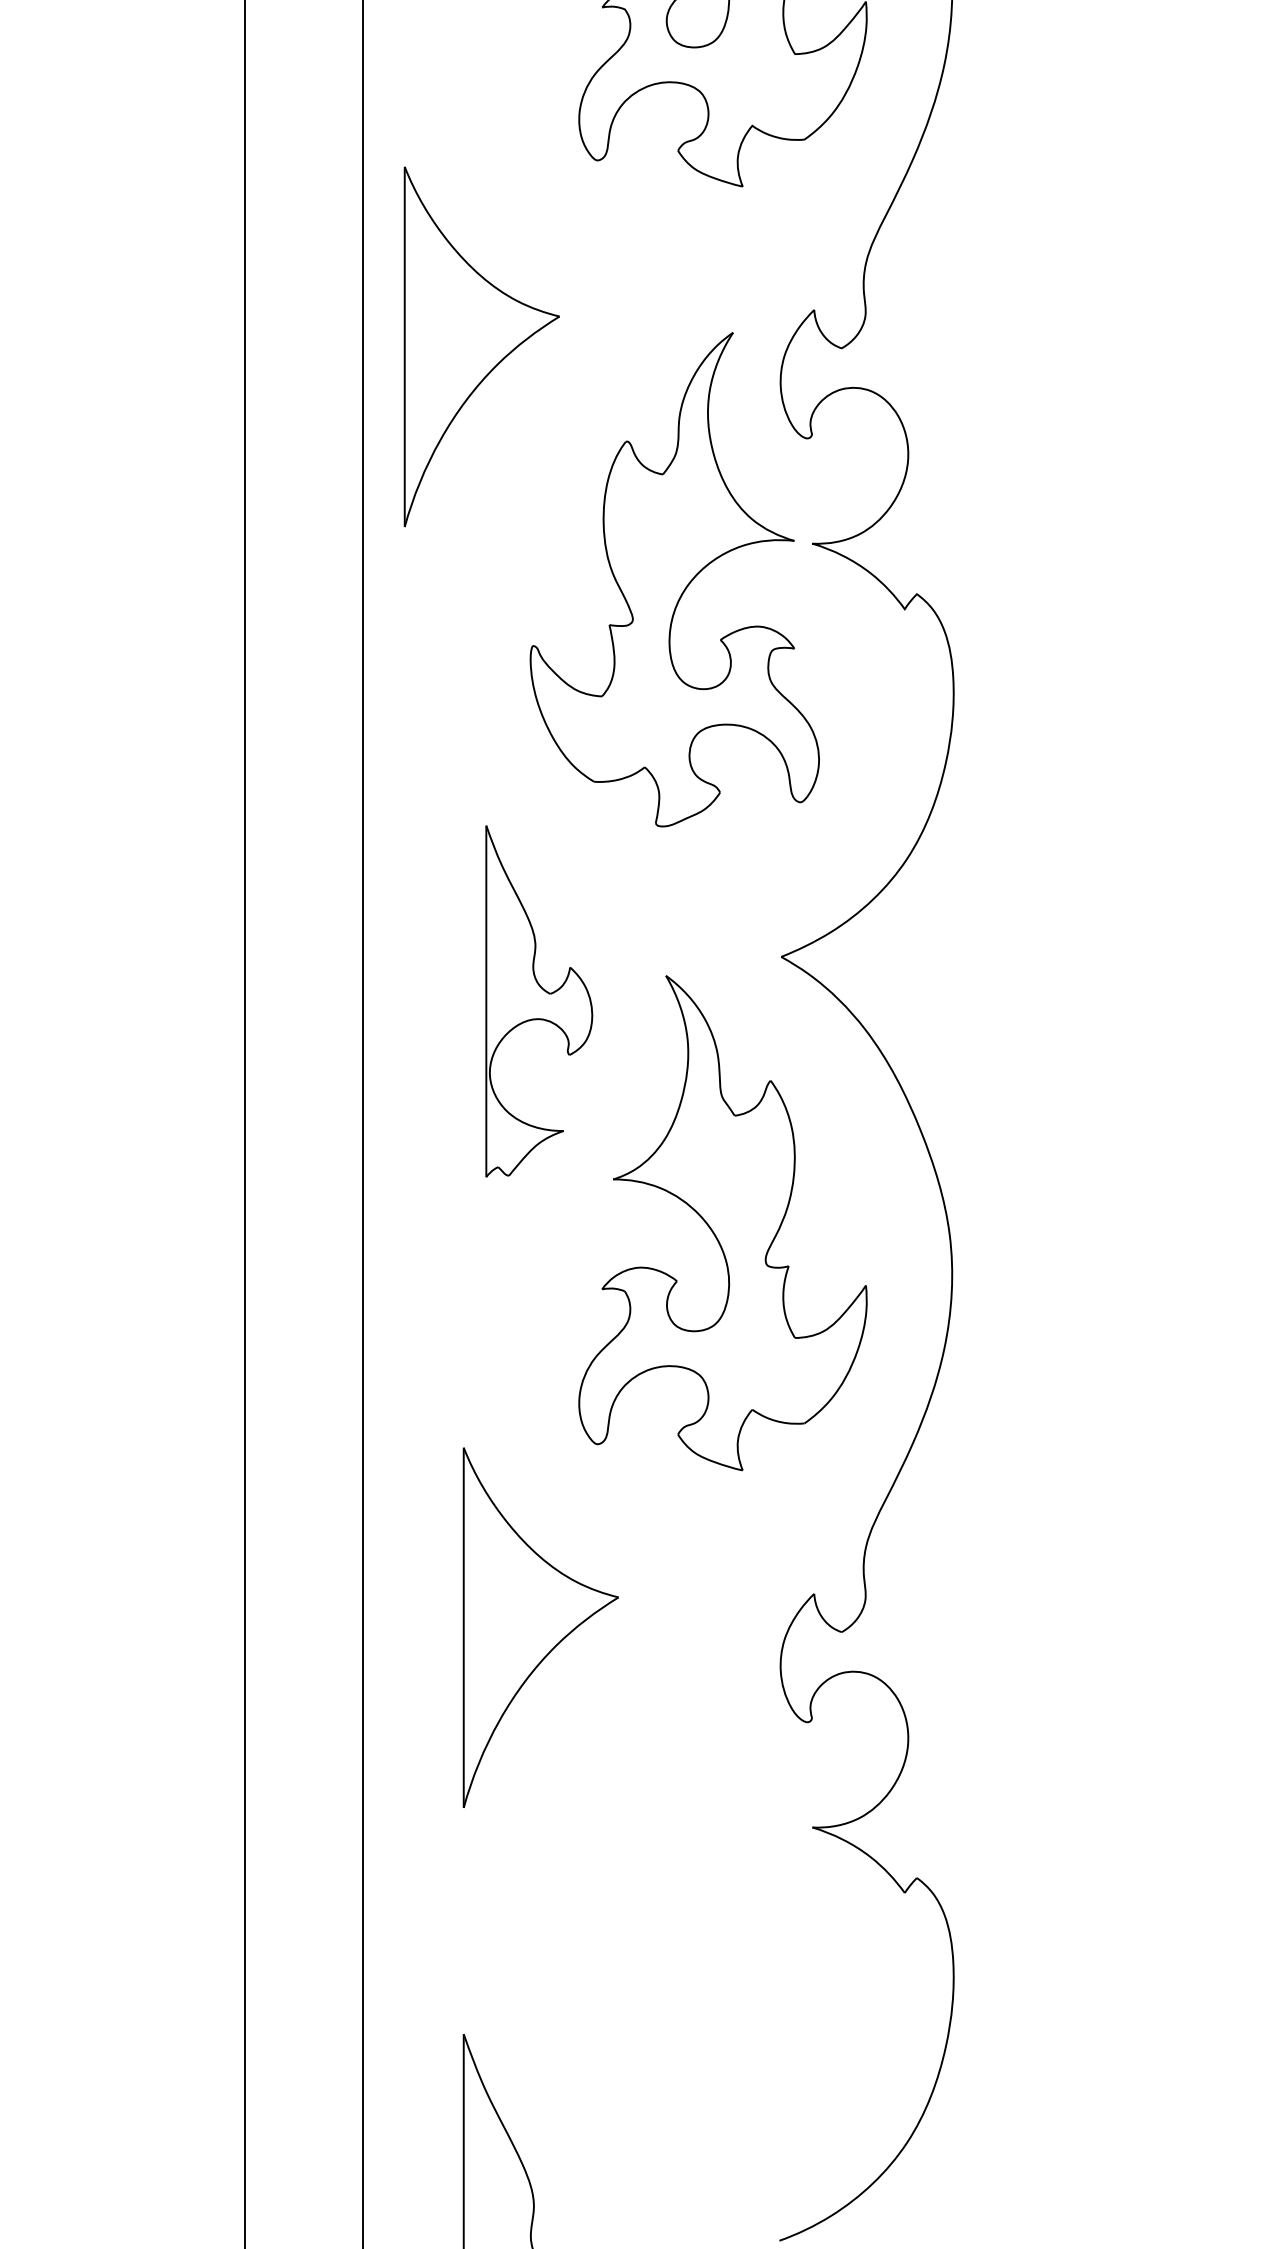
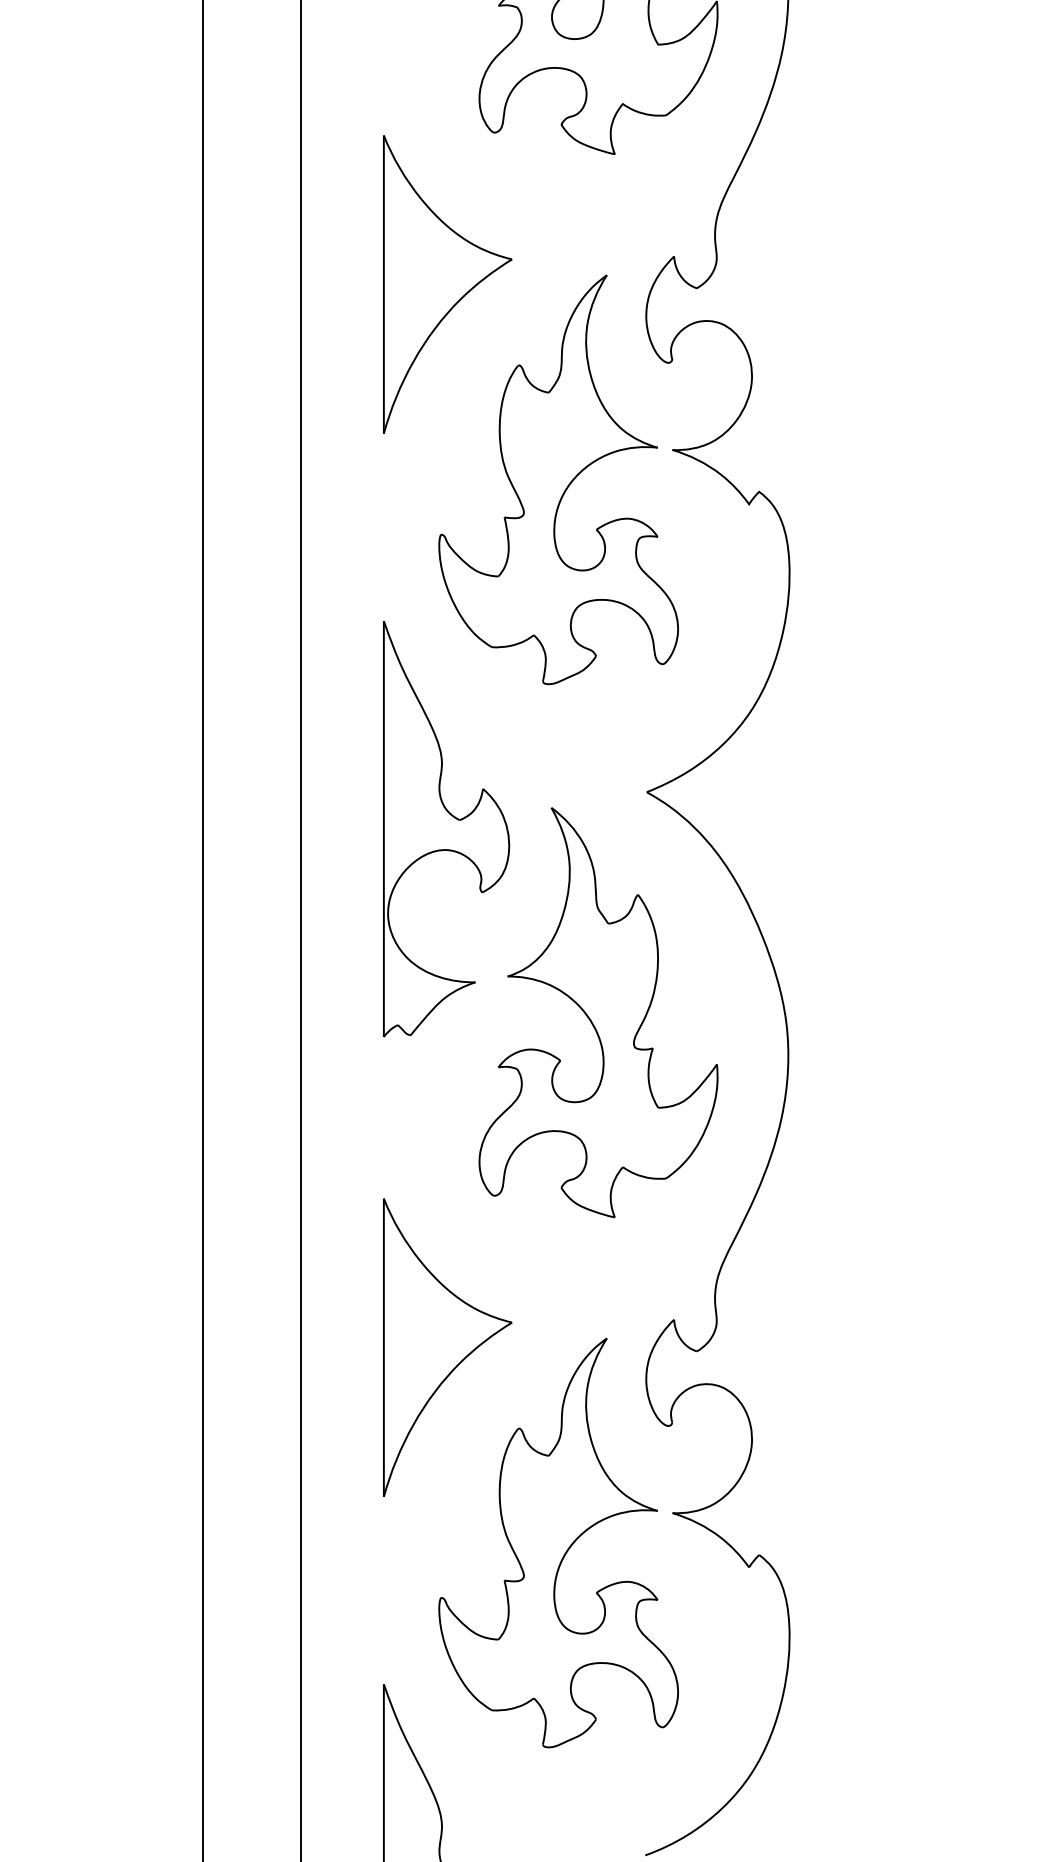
part: (481, 346) -> (447, 284), moved
part: (538, 1001) -> (445, 829), size x1.43
part: (674, 1863) -> (558, 1542), added

